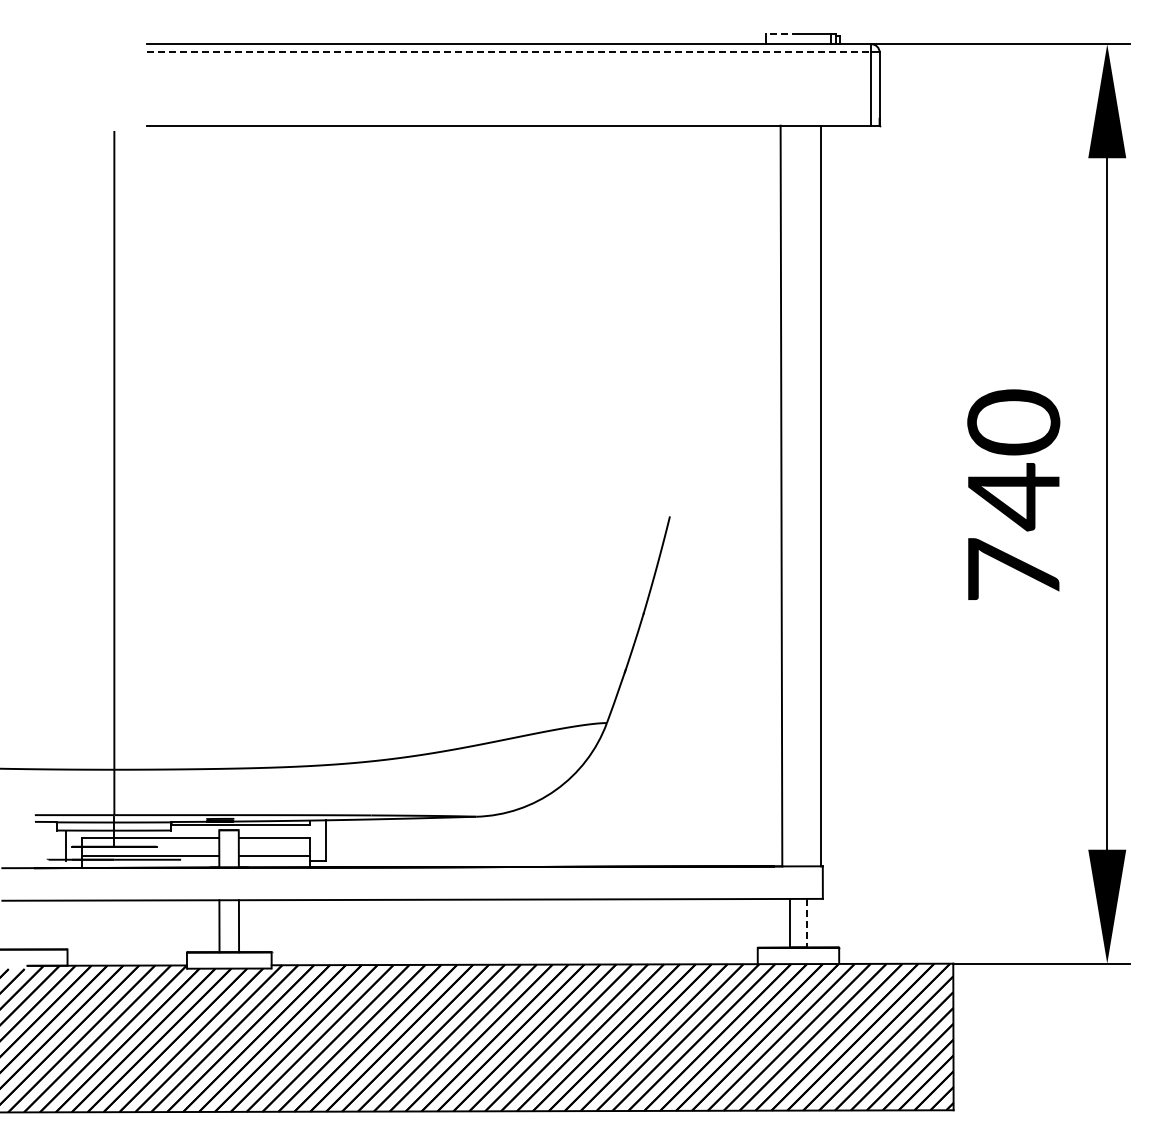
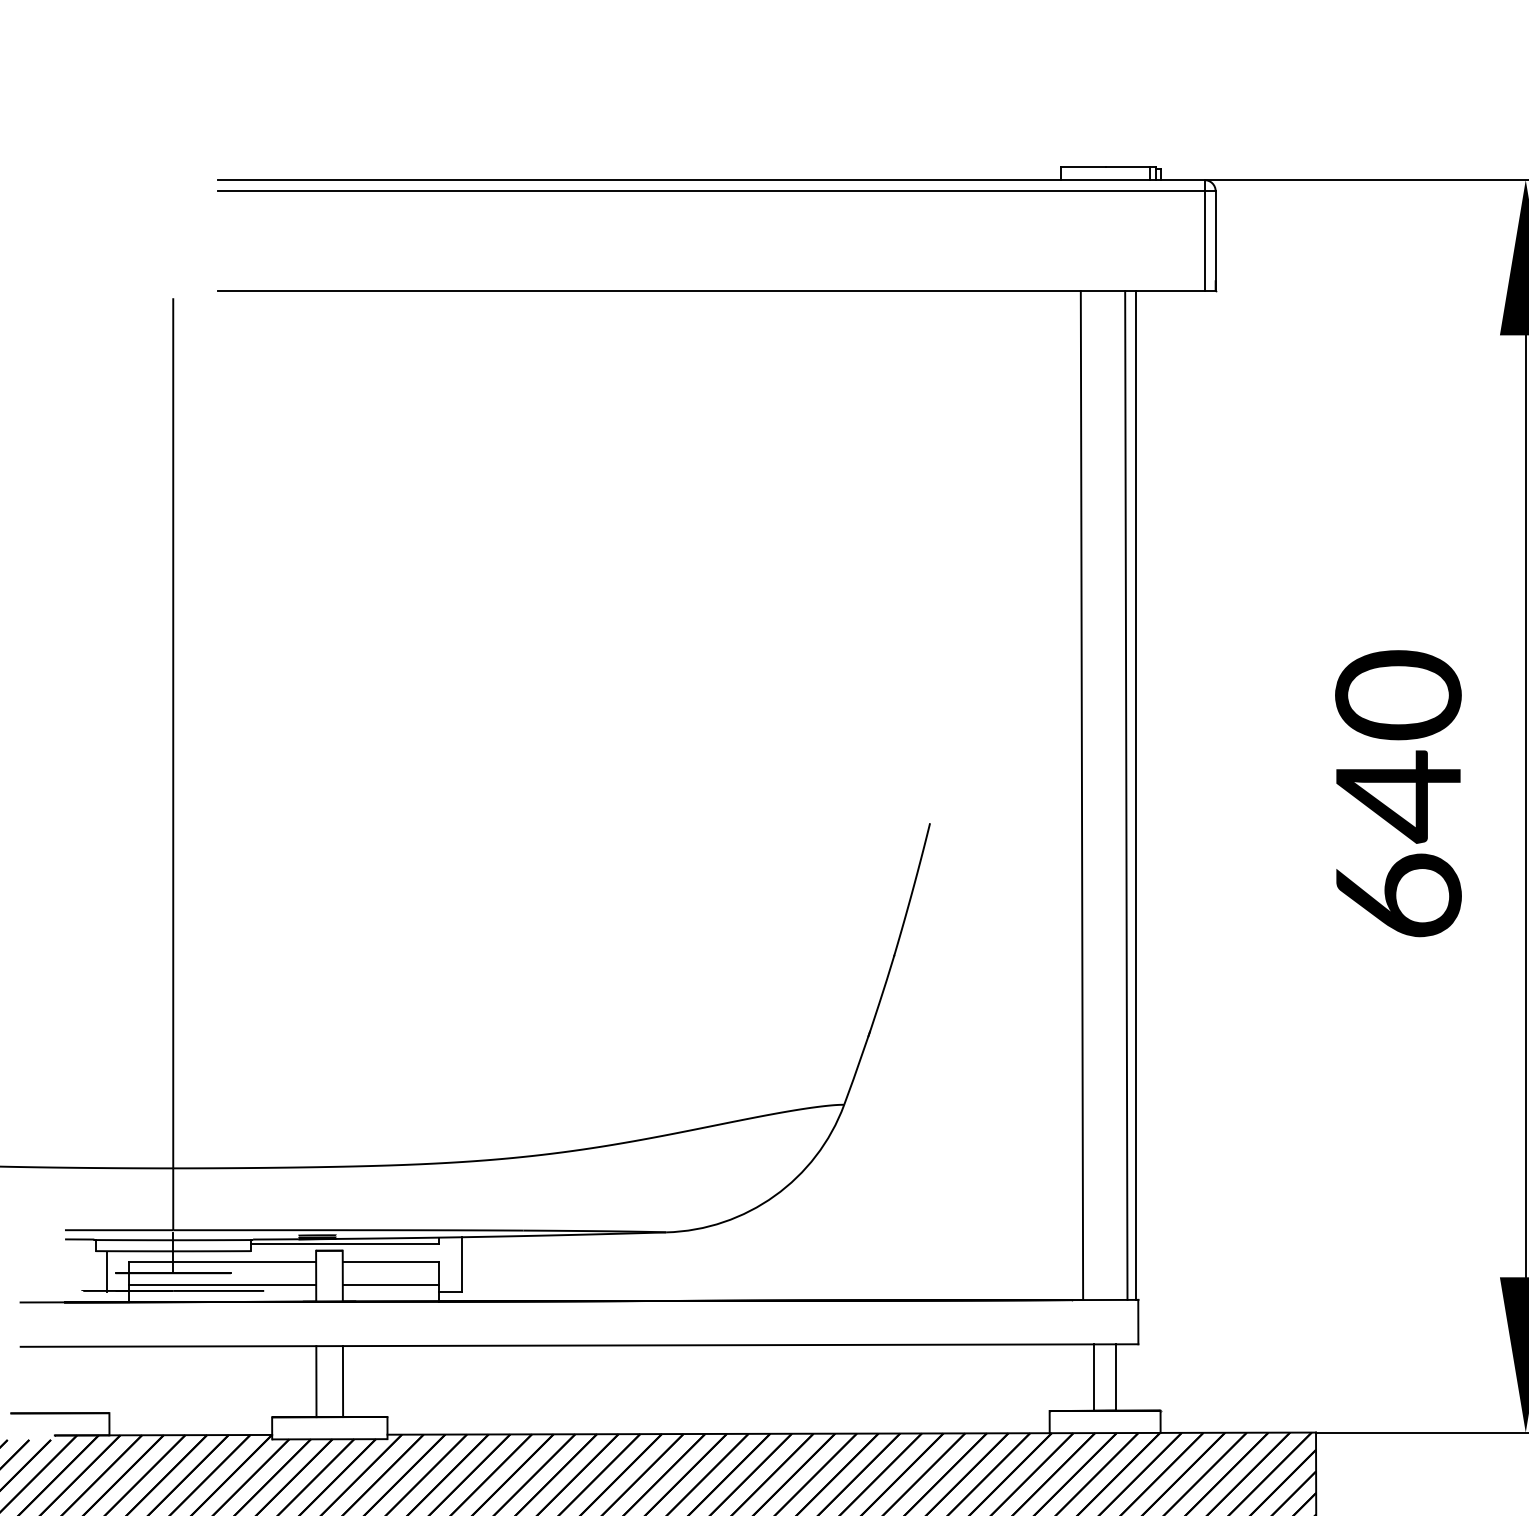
line: (782, 34) -> (1083, 166), dashed -> solid
line: (509, 52) -> (711, 191), dashed -> solid
line: (813, 495) -> (1125, 794), added
text: (1014, 568) -> (1399, 894), 740 -> 640
line: (806, 923) -> (1116, 1377), dashed -> solid

